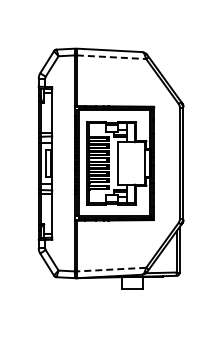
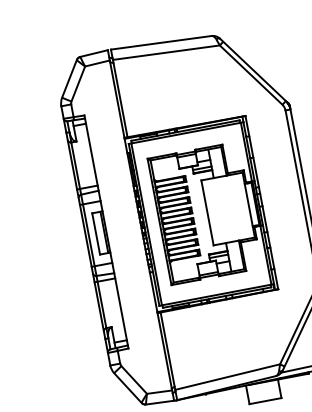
line: (111, 57) -> (166, 53), dashed -> solid
line: (111, 269) -> (227, 376), dashed -> solid

